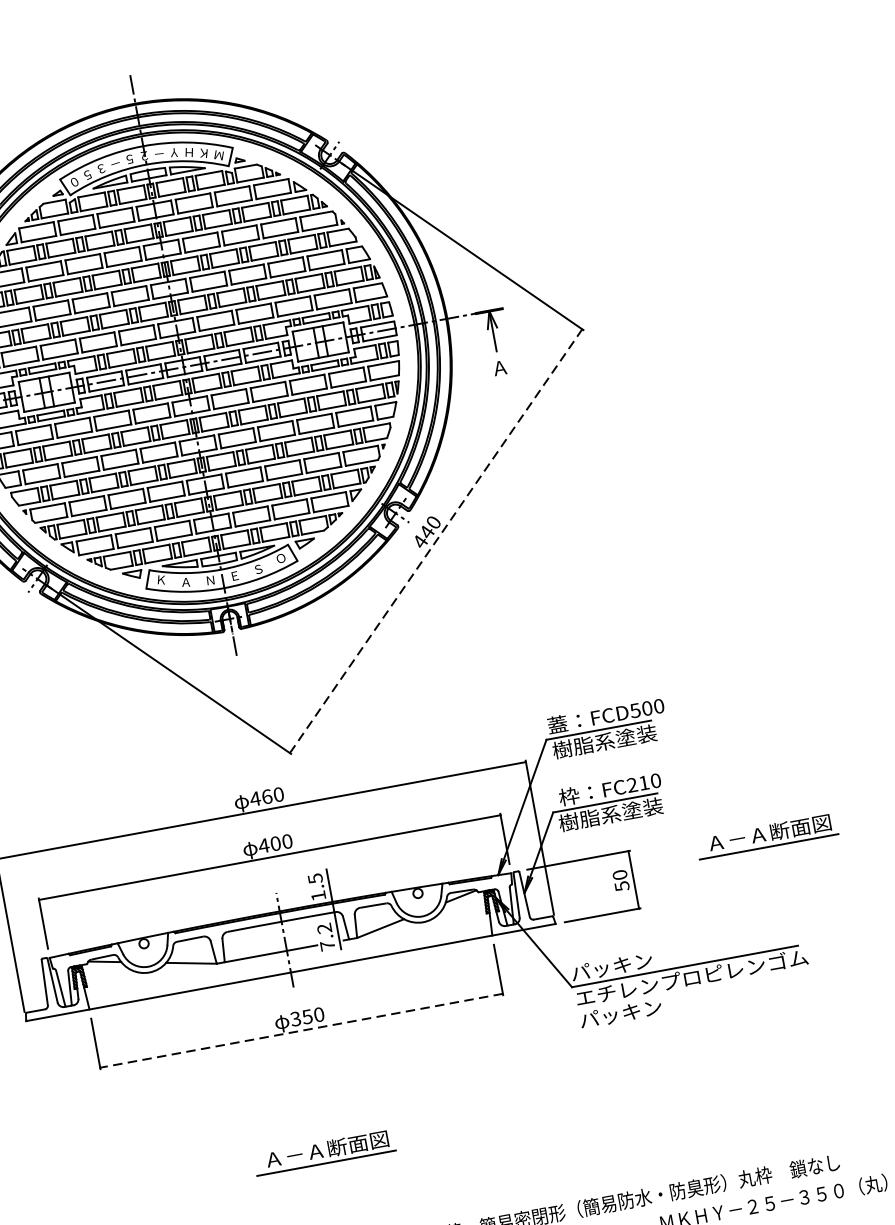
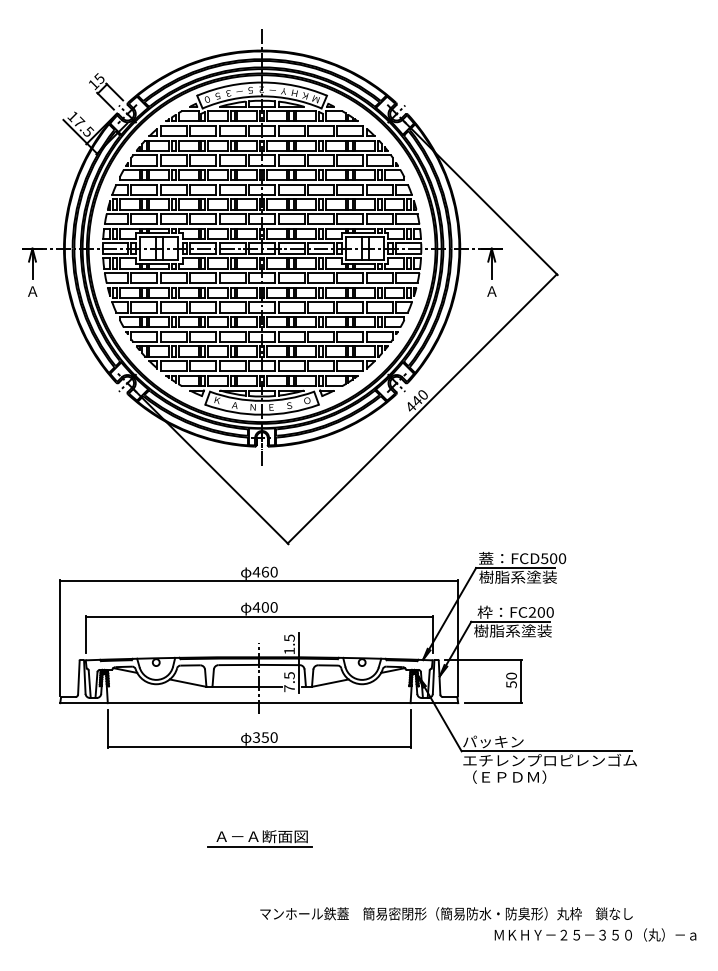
line: (436, 540) -> (422, 408), dashed -> solid
text: (643, 783) -> (540, 612), FC210 -> FC200
part: (766, 836) -> (623, 667), removed
text: (324, 928) -> (289, 675), 7.2 -> 7.5
text: (635, 1010) -> (504, 776), パッキン -> （ＥＰＤＭ）
line: (300, 1030) -> (258, 746), dashed -> solid

